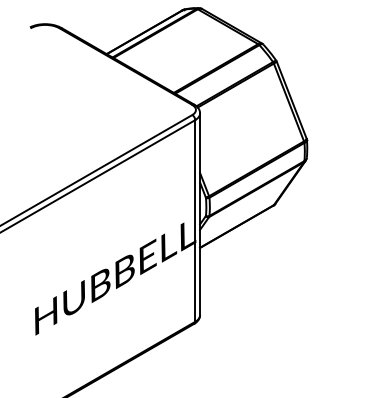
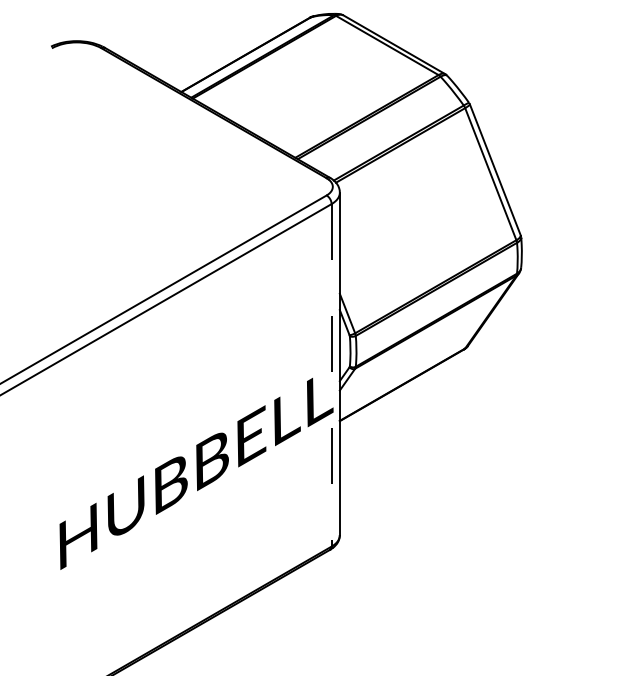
line: (195, 221) -> (332, 376), solid -> dashed

